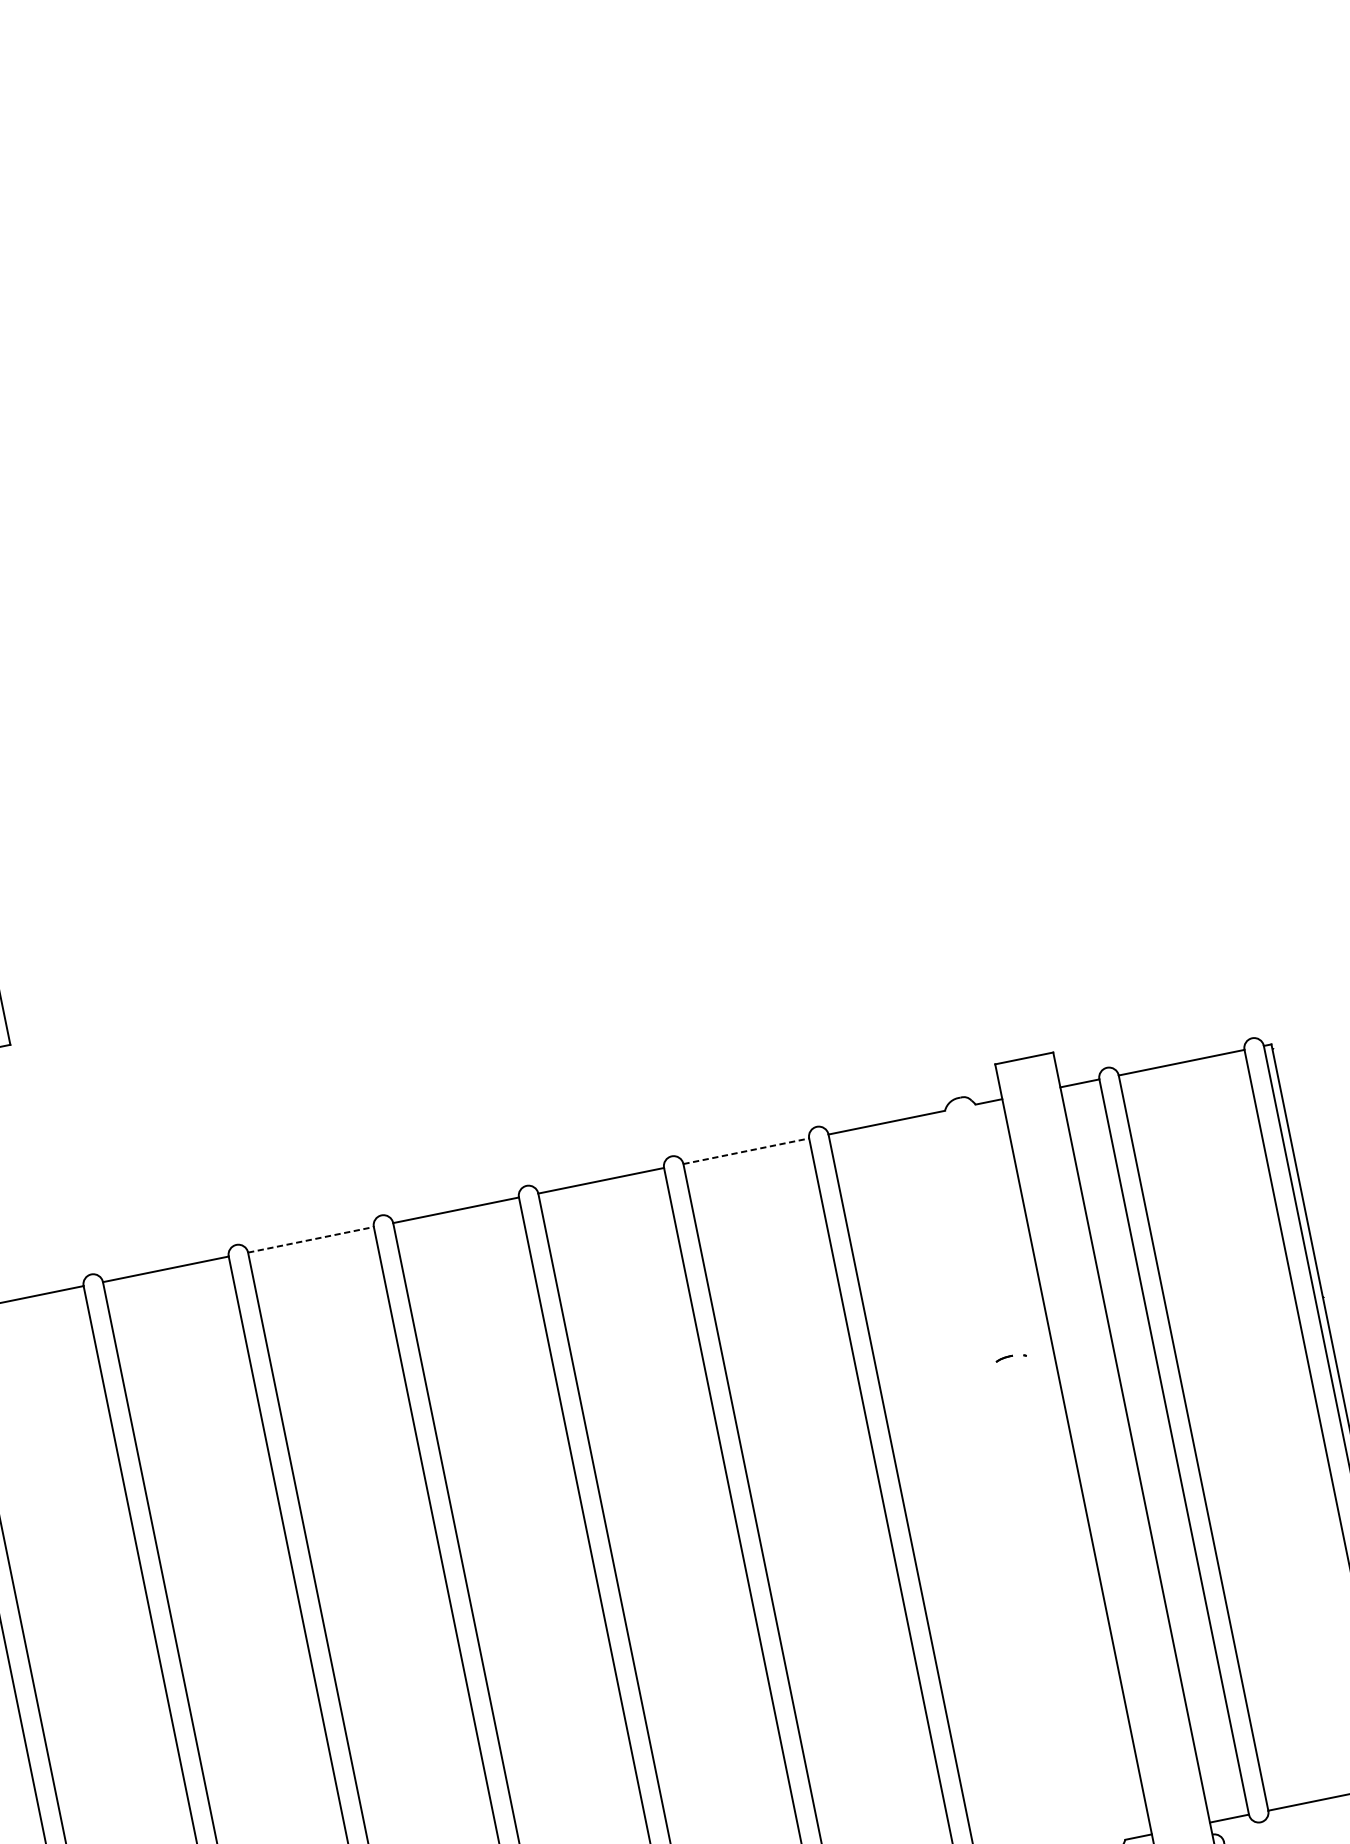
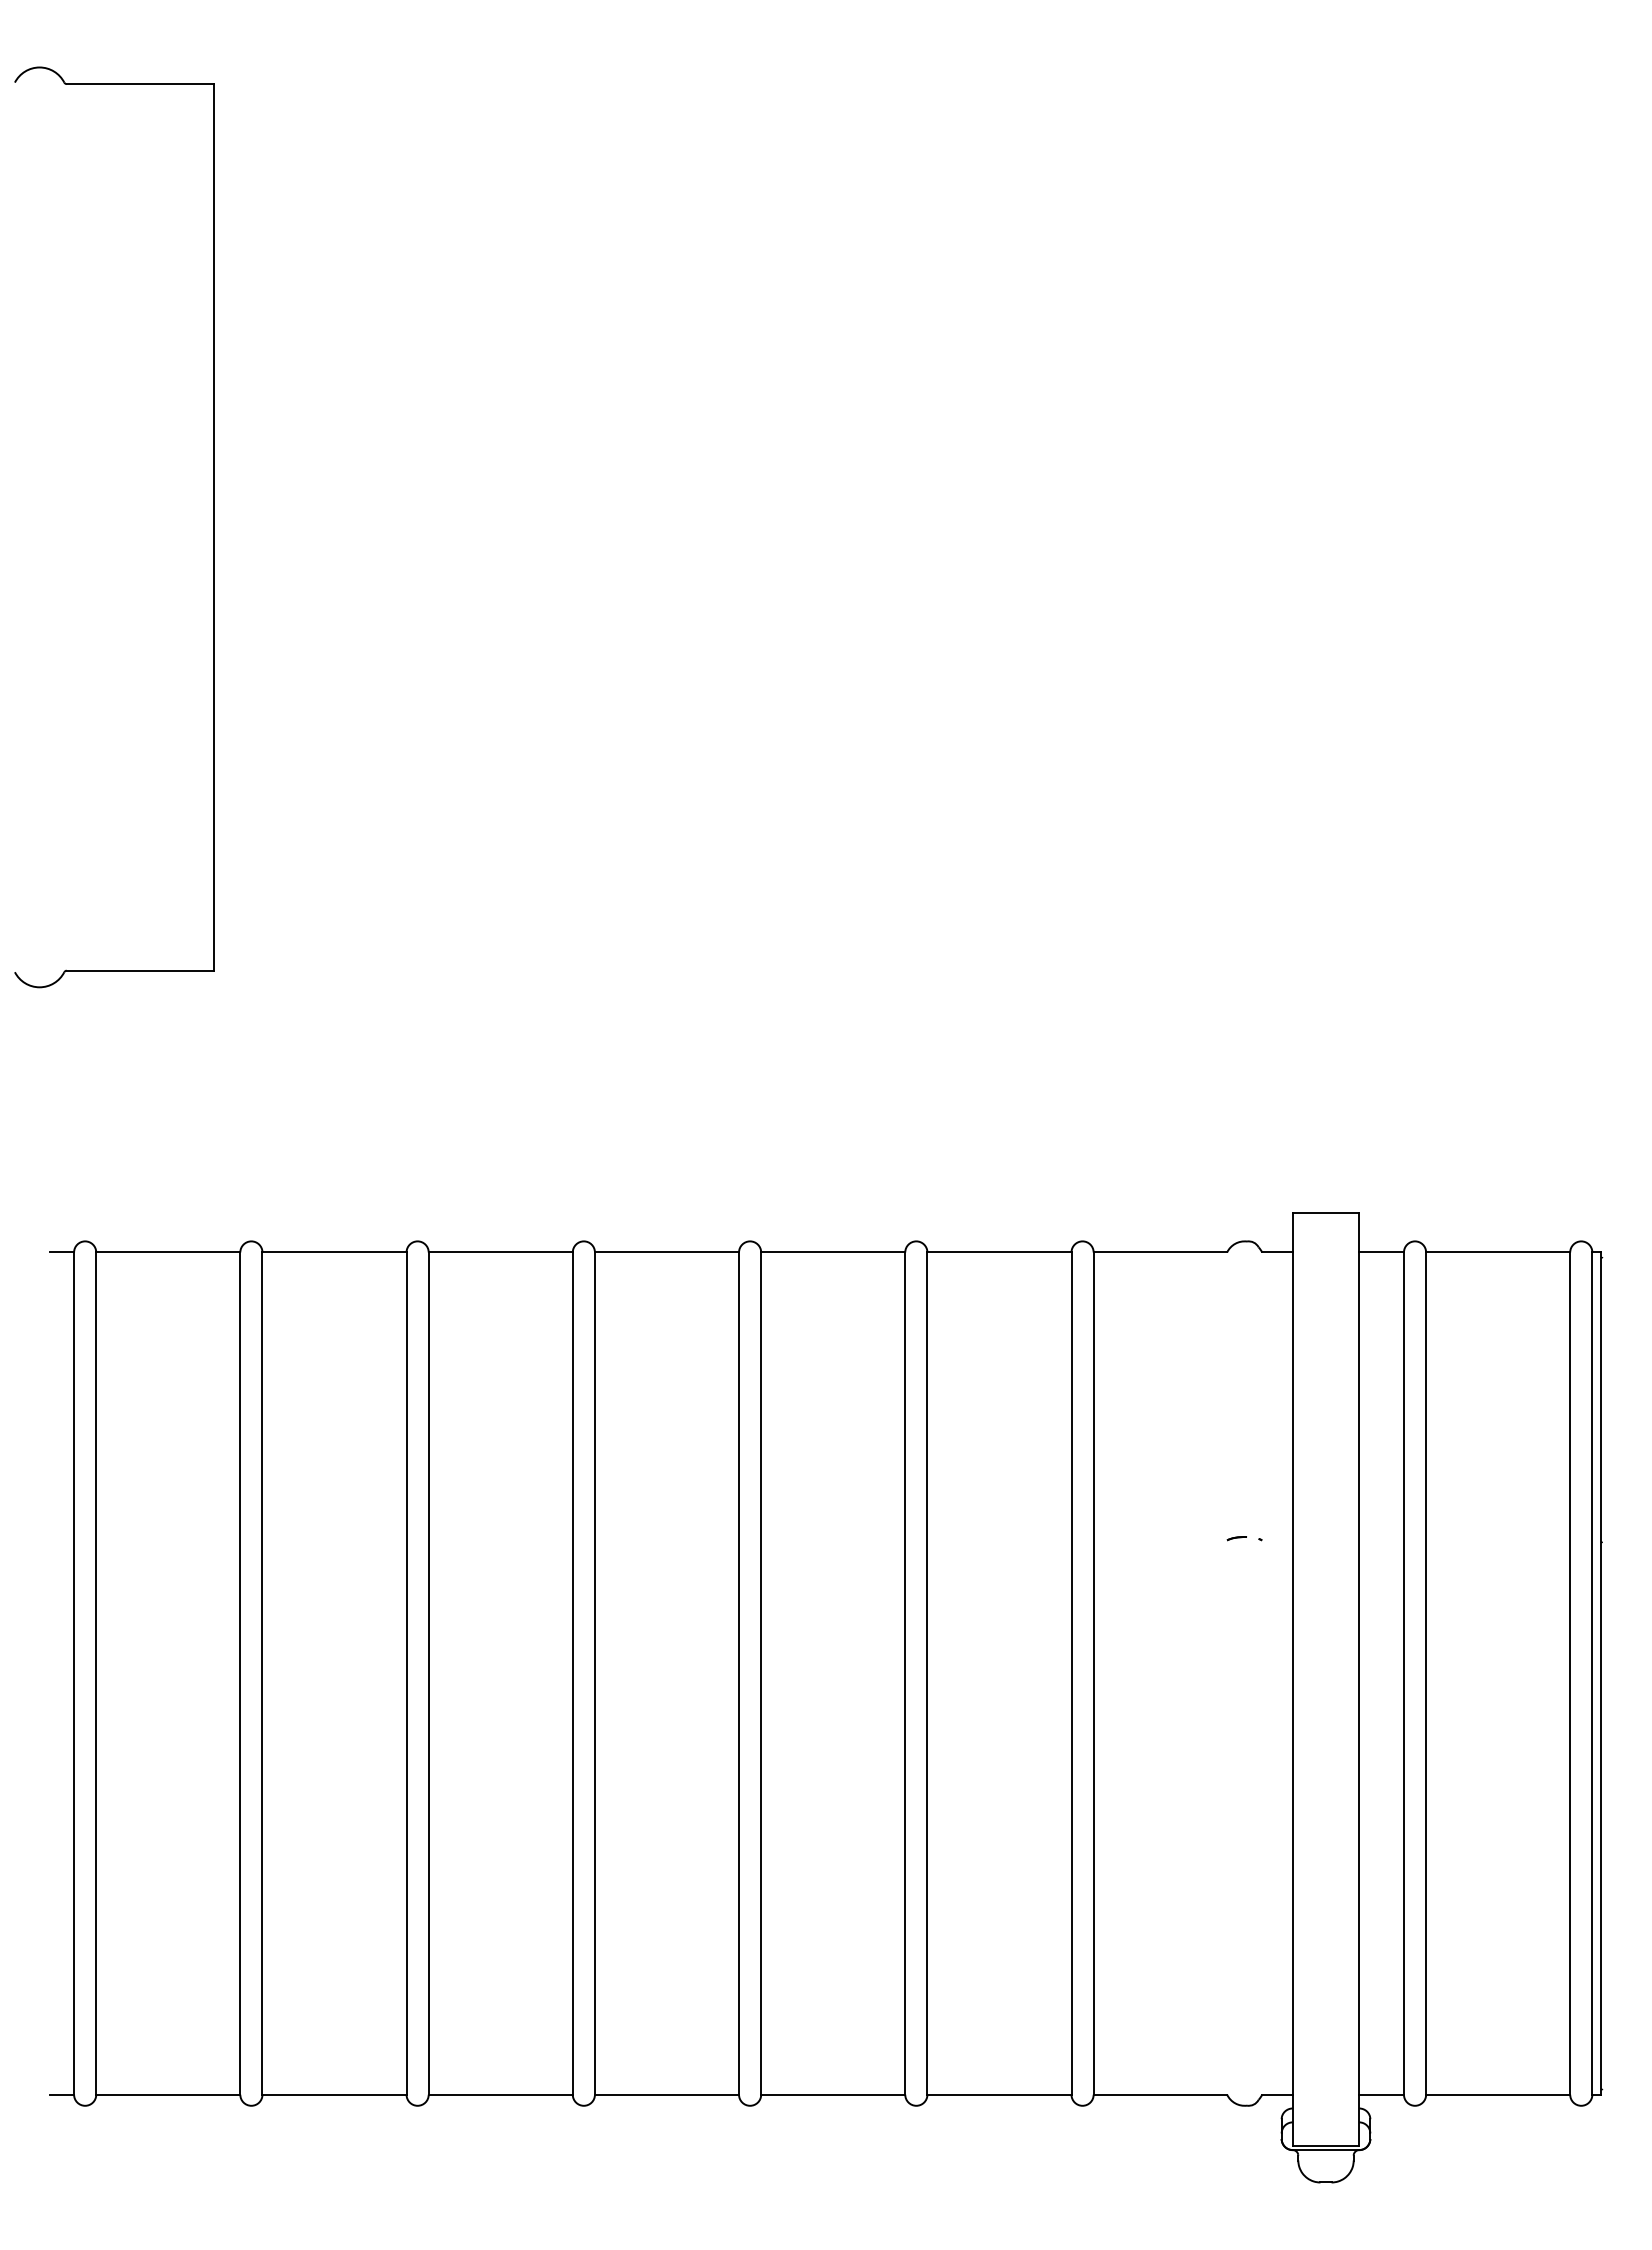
line: (746, 1151) -> (999, 1252), dashed -> solid
line: (311, 1239) -> (501, 1252), dashed -> solid

